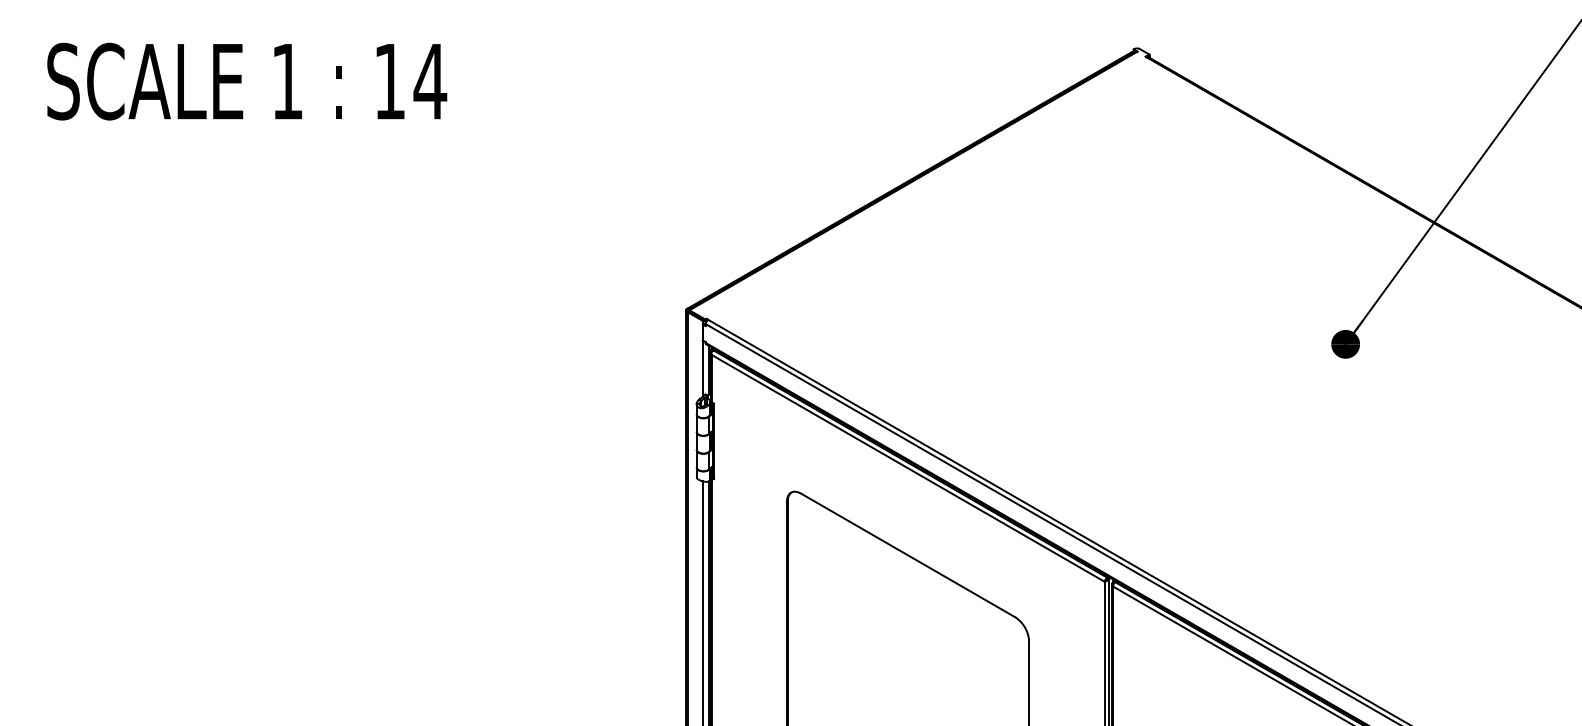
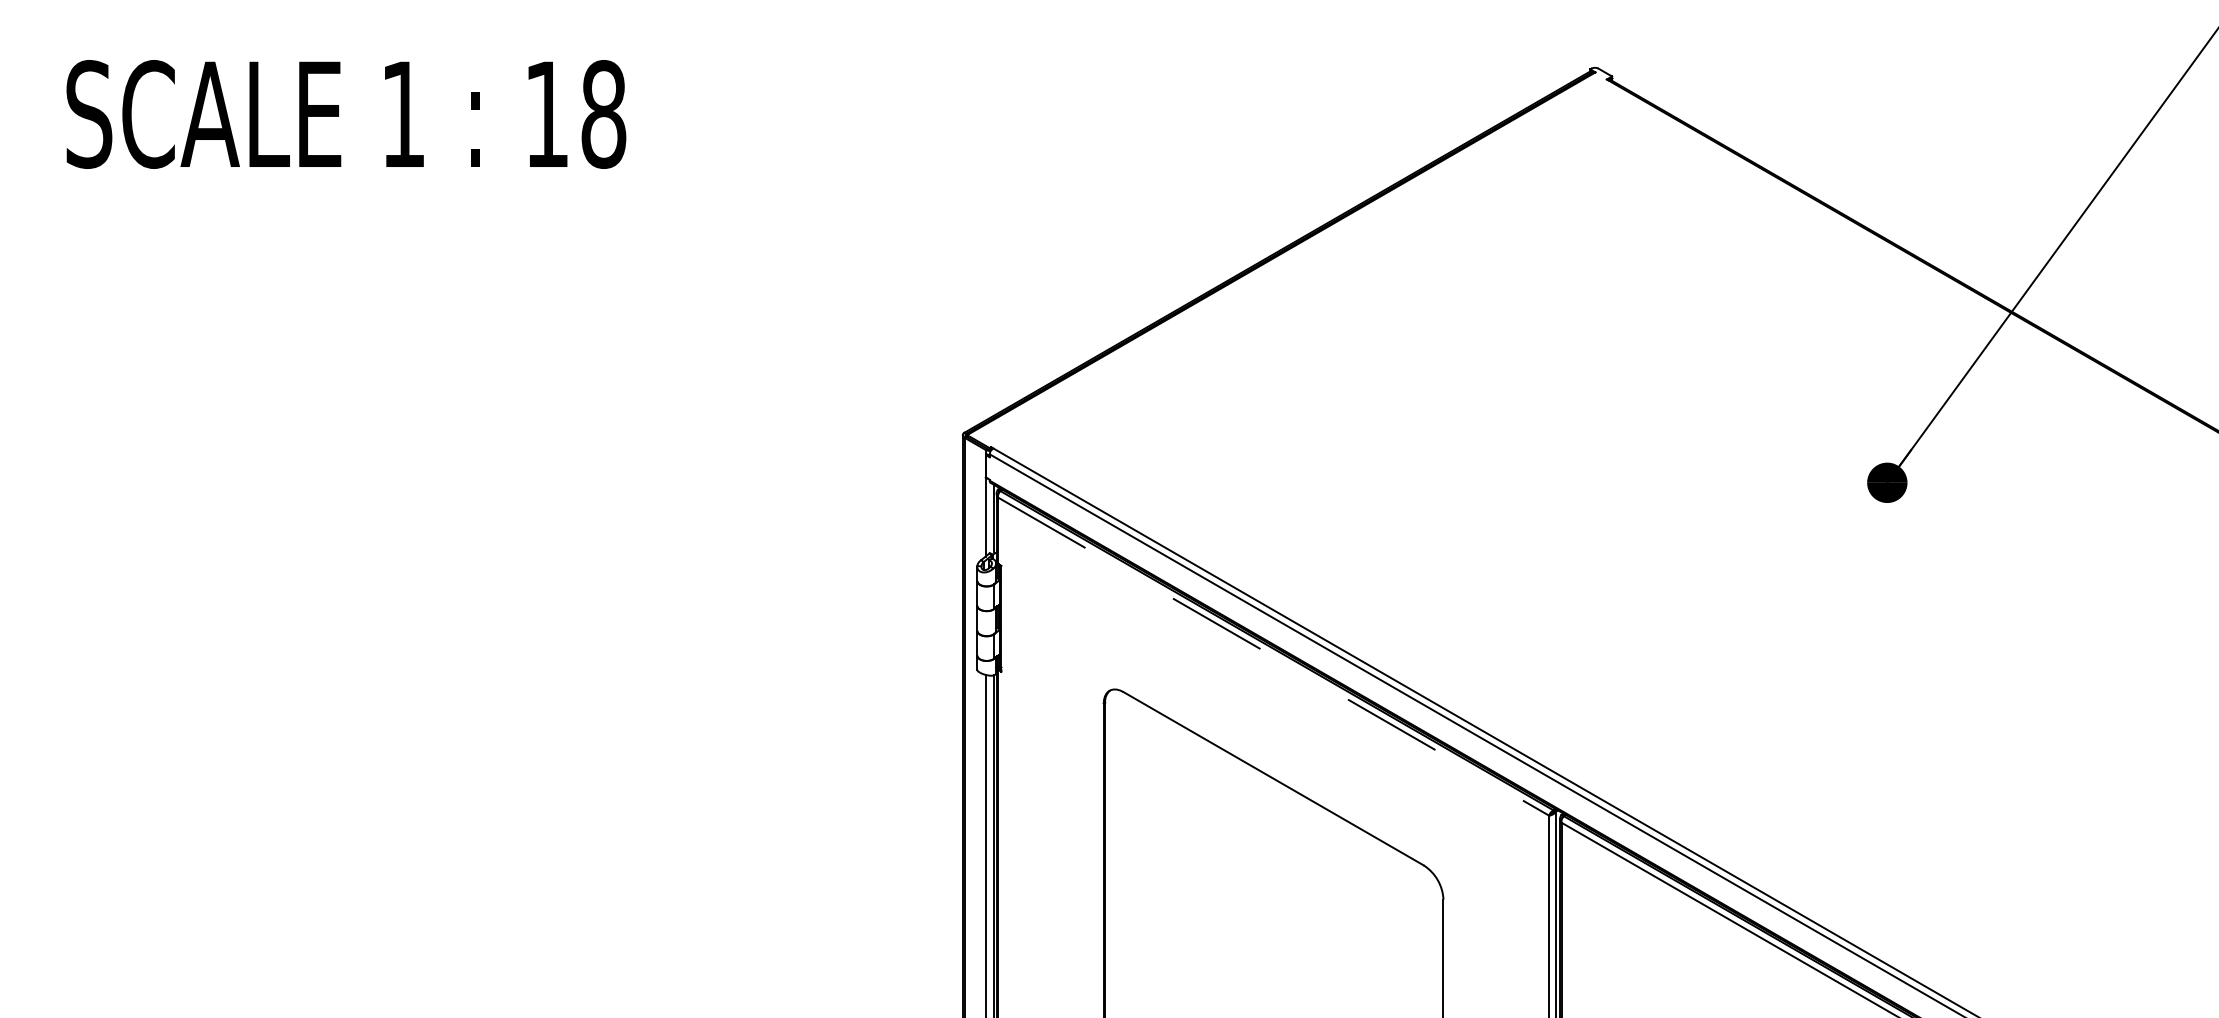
text: (430, 81) -> (603, 114), 14 -> 18
line: (908, 468) -> (1274, 656), solid -> dashed

